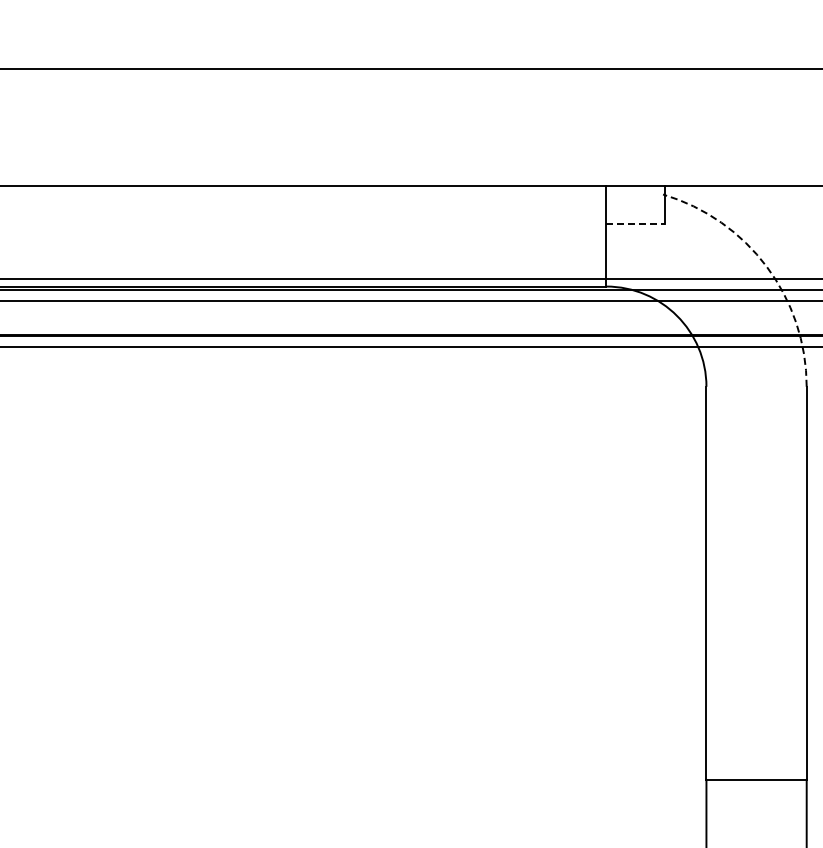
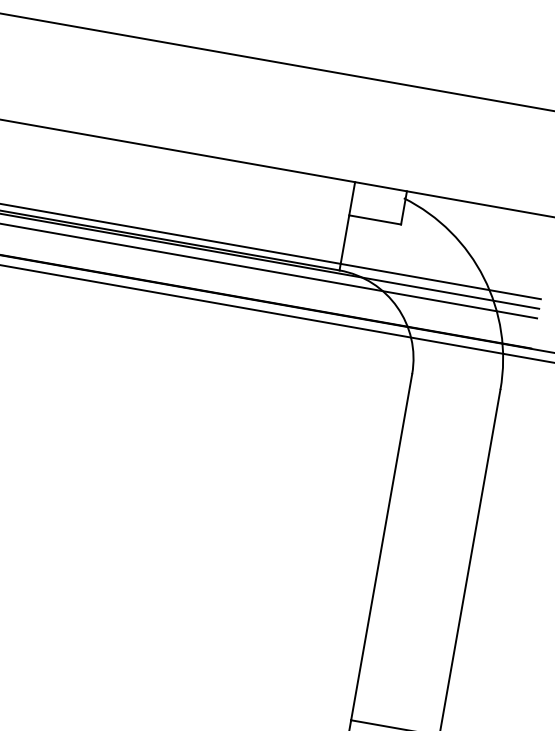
line: (636, 224) -> (375, 220), dashed -> solid
arc: (766, 266) -> (483, 277), dashed -> solid

